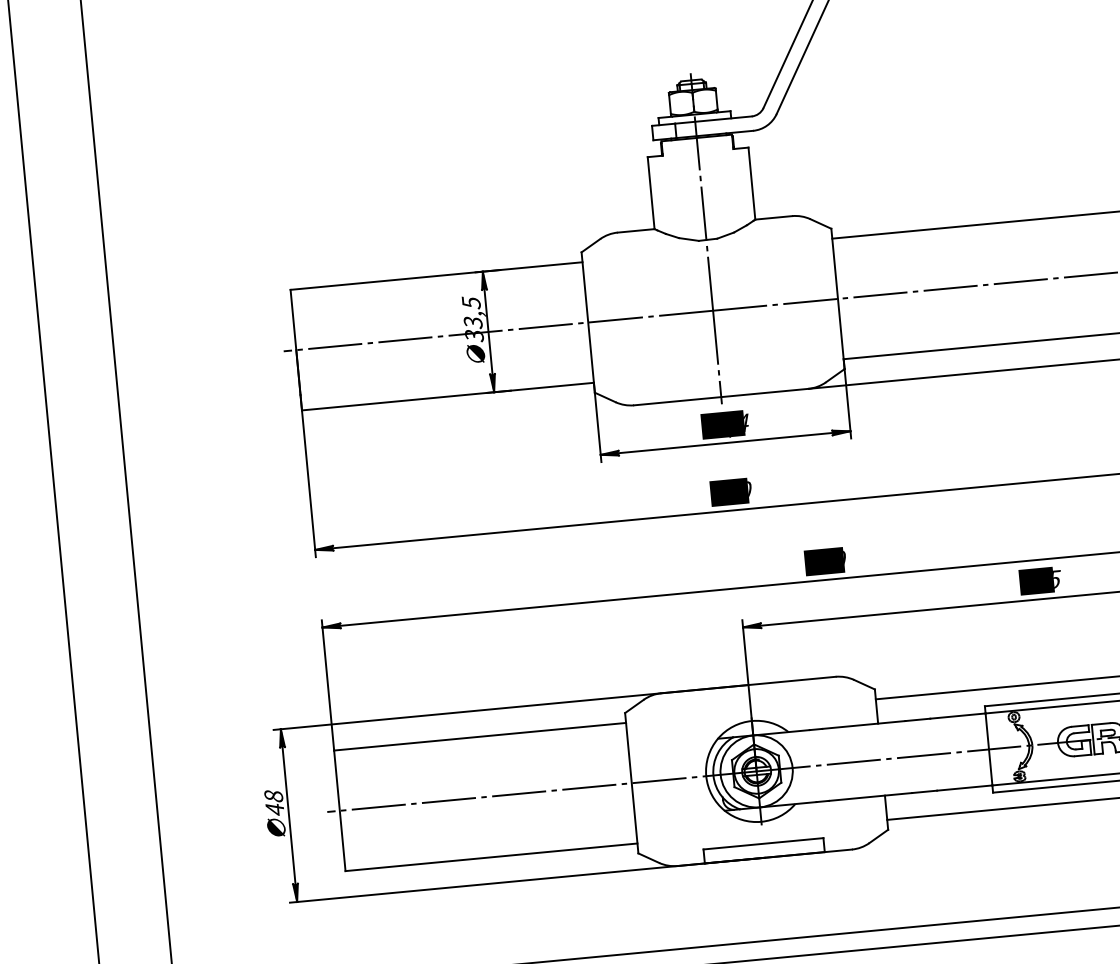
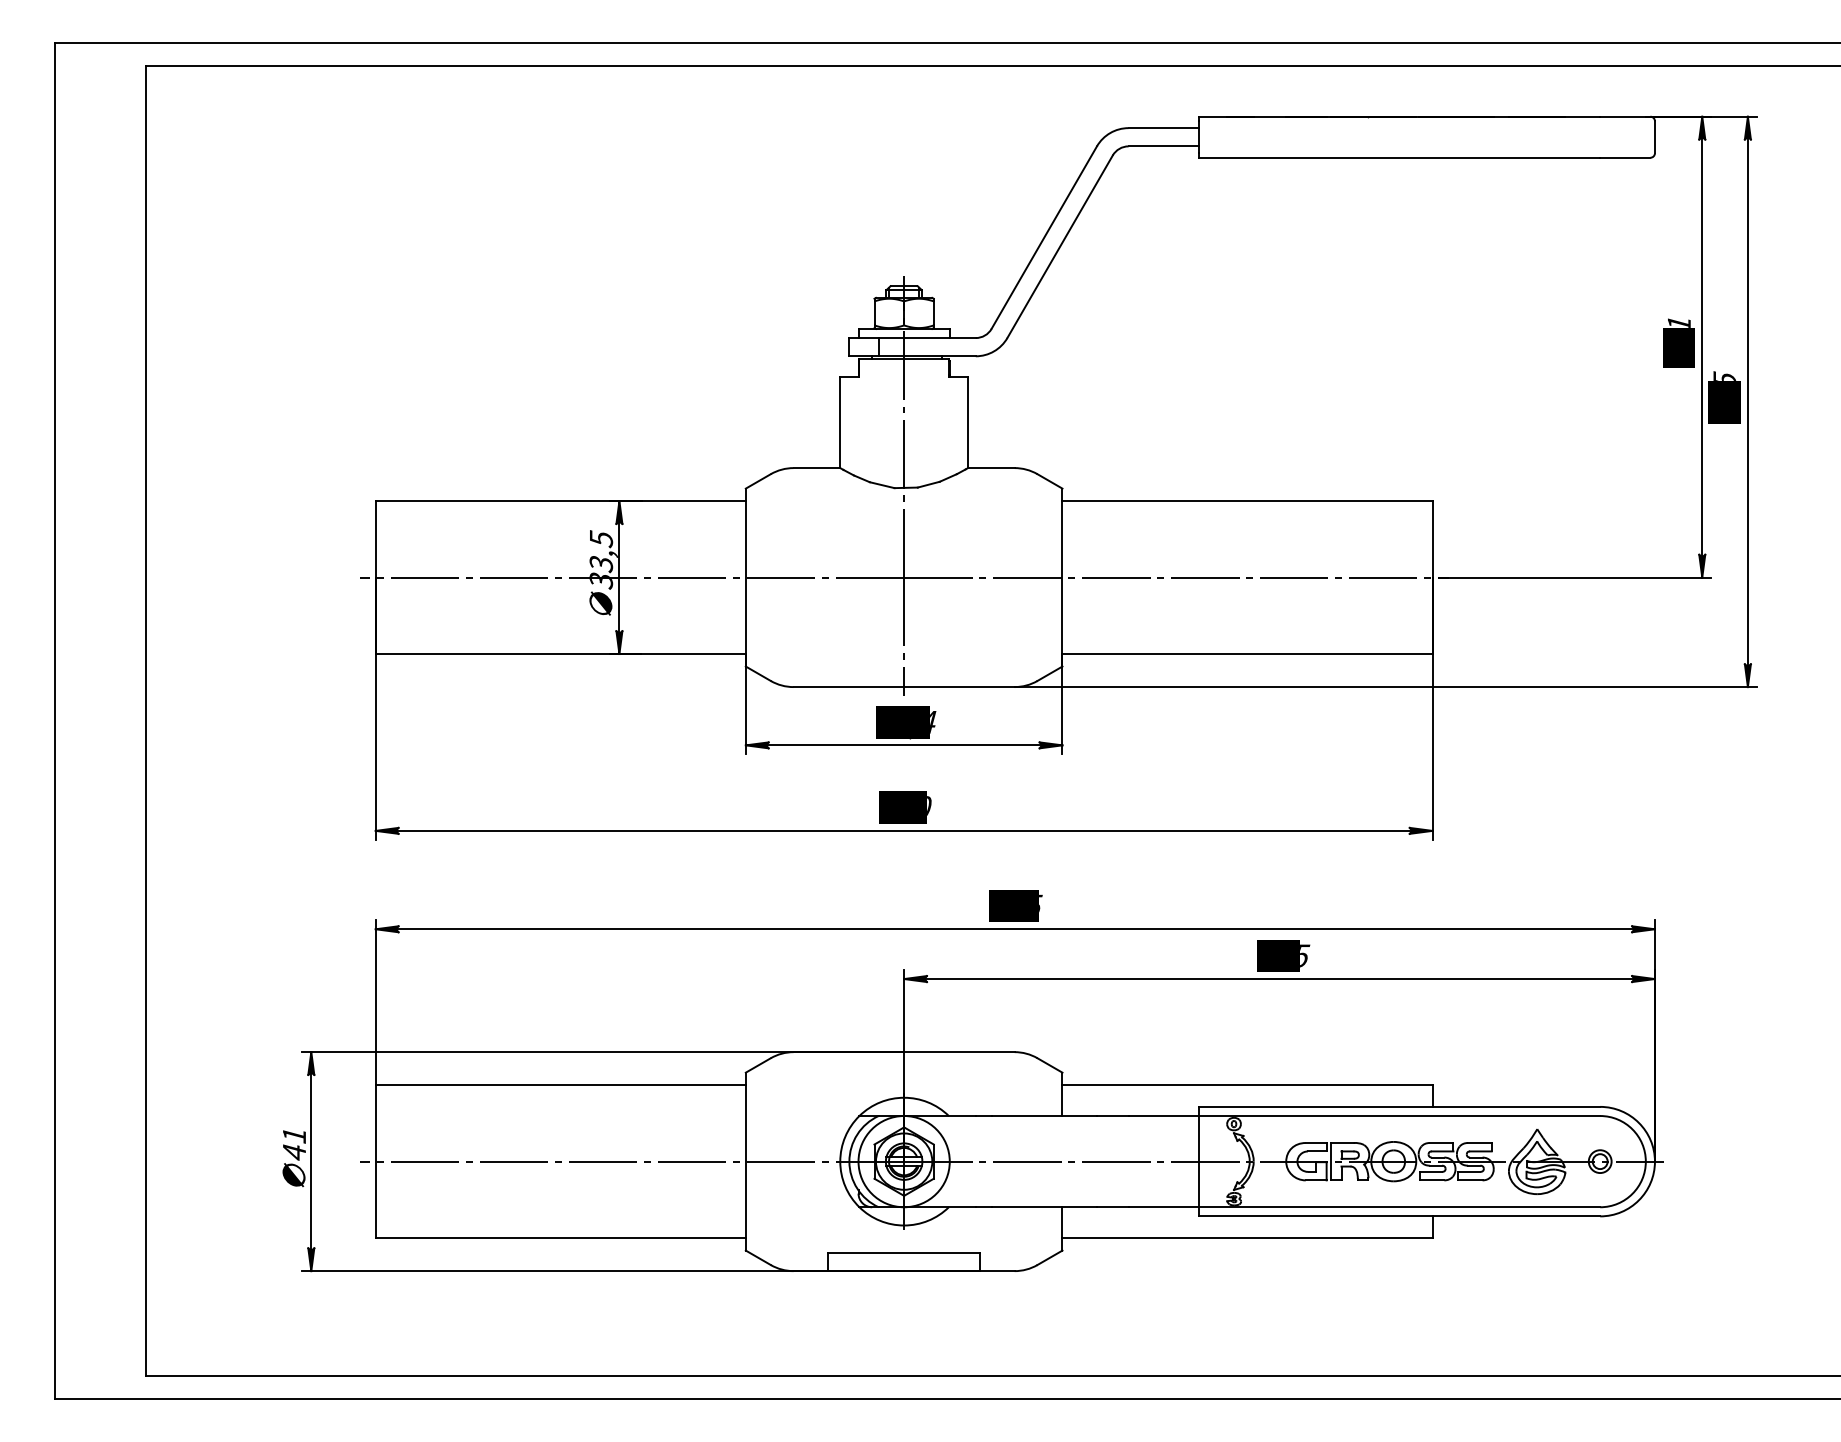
text: (844, 556) -> (1040, 902), 280 -> 285
text: (273, 796) -> (294, 1135), 48 -> 41

